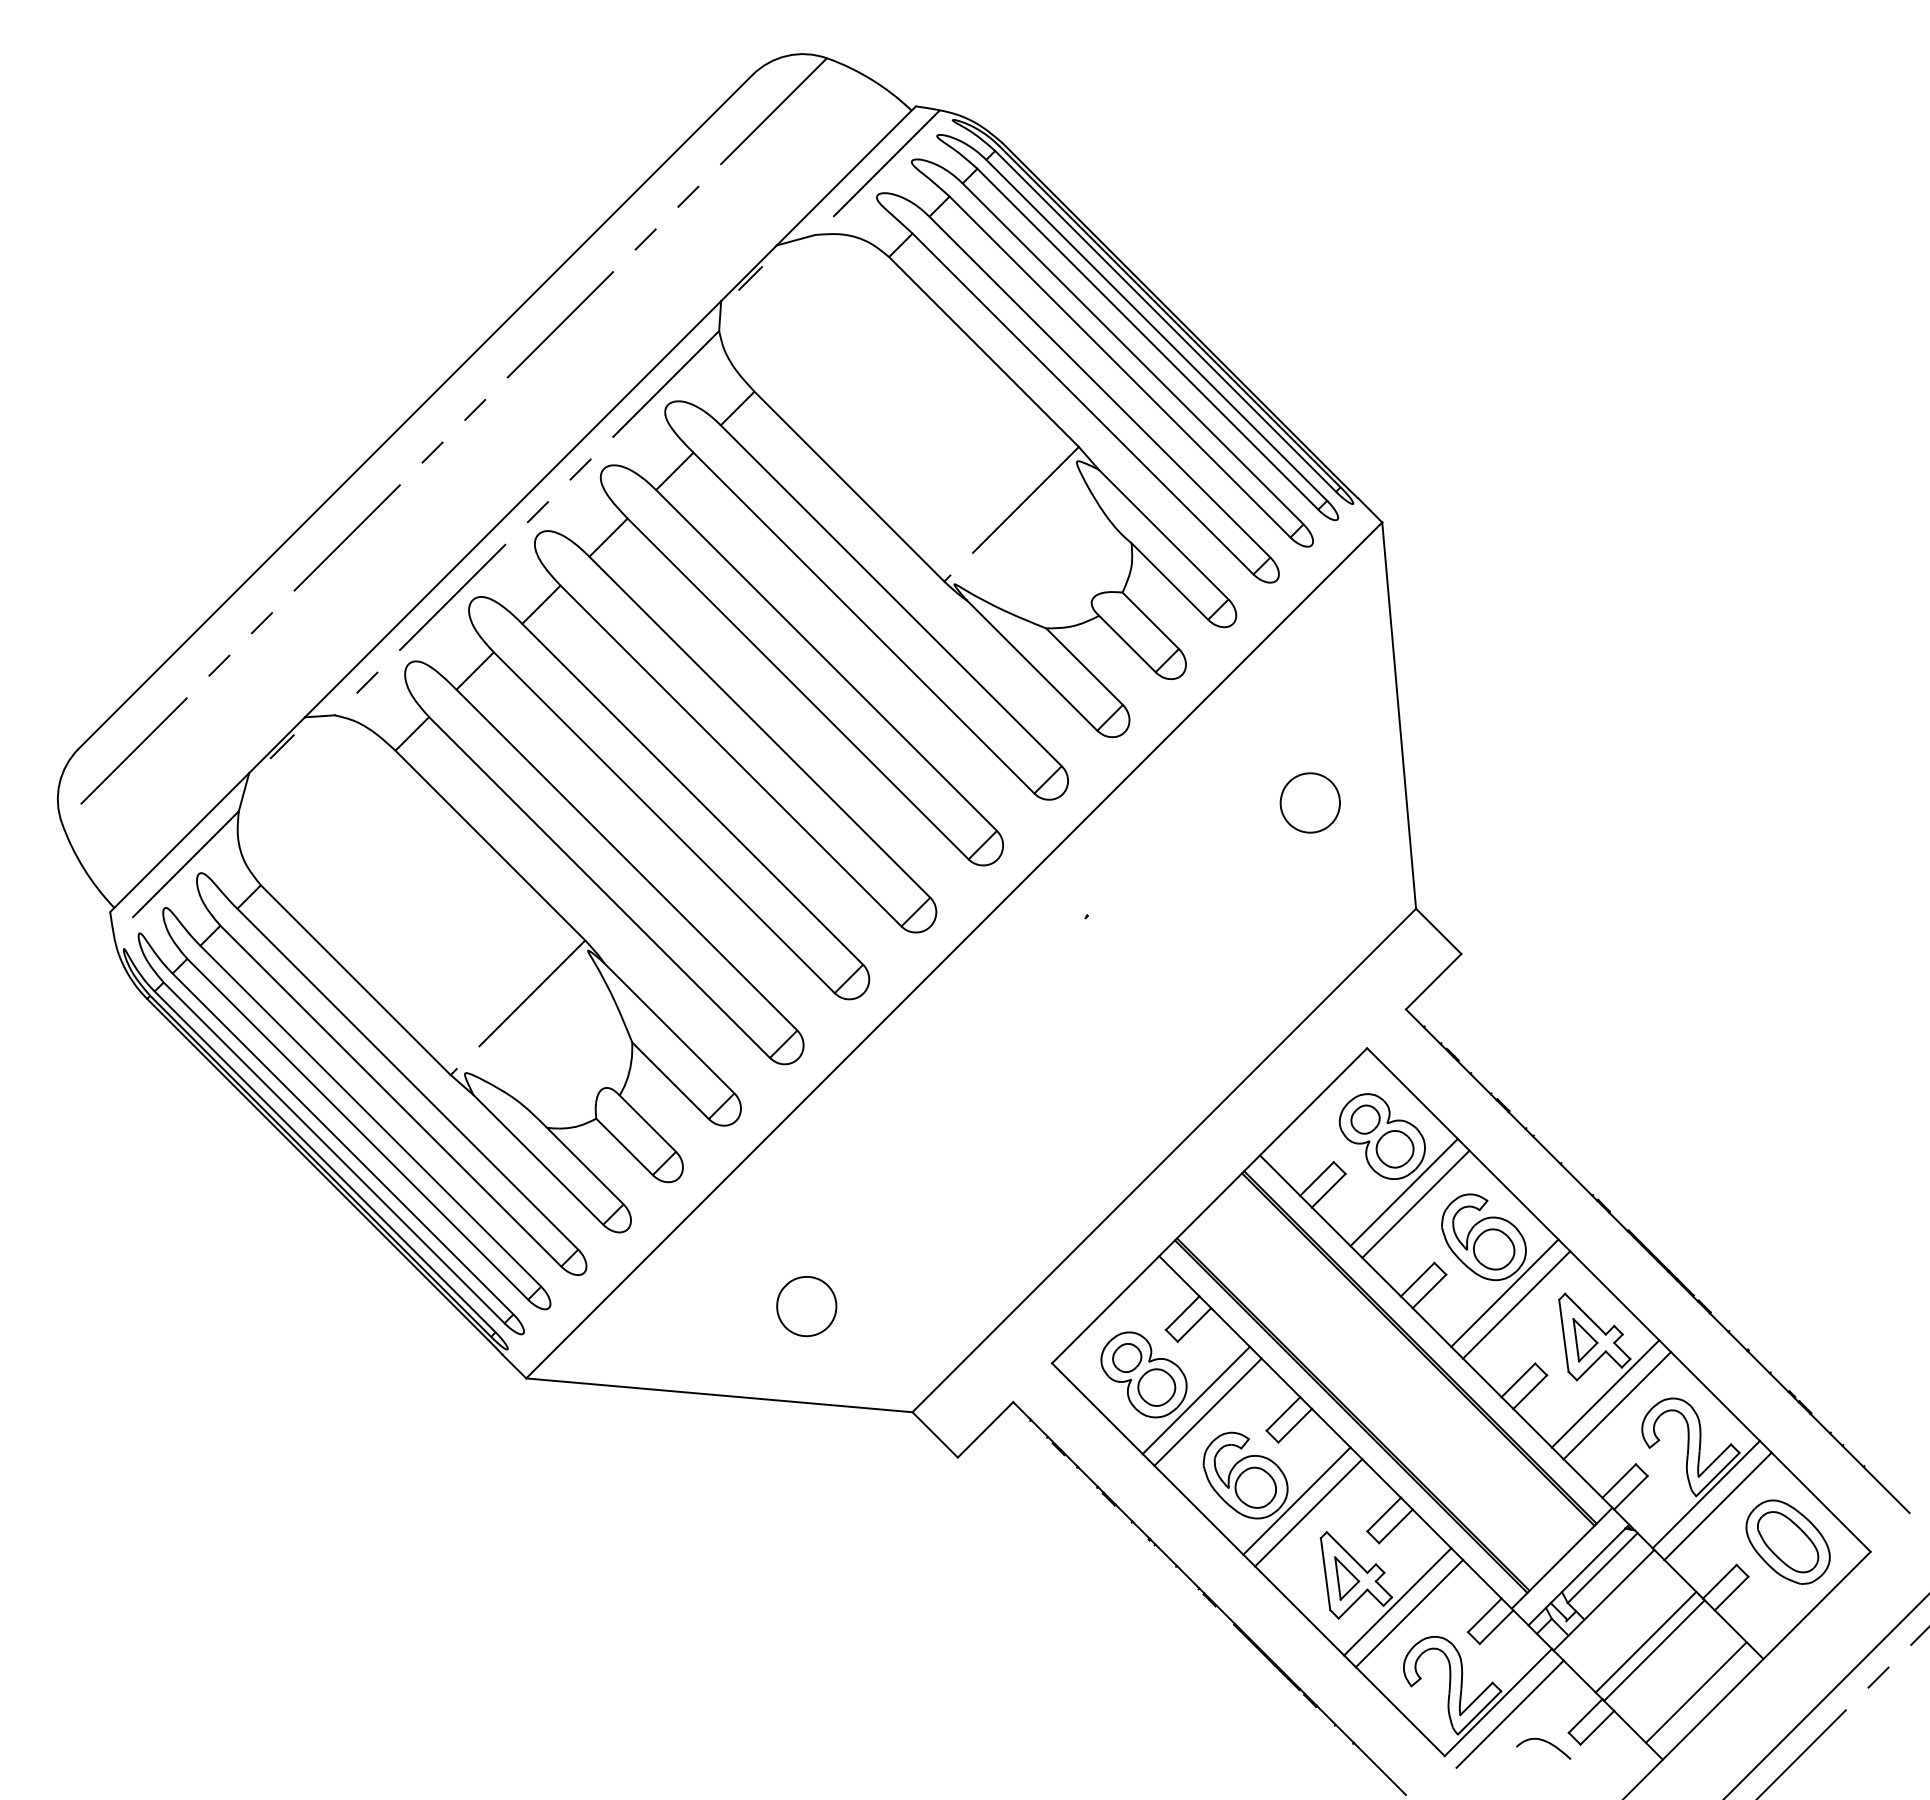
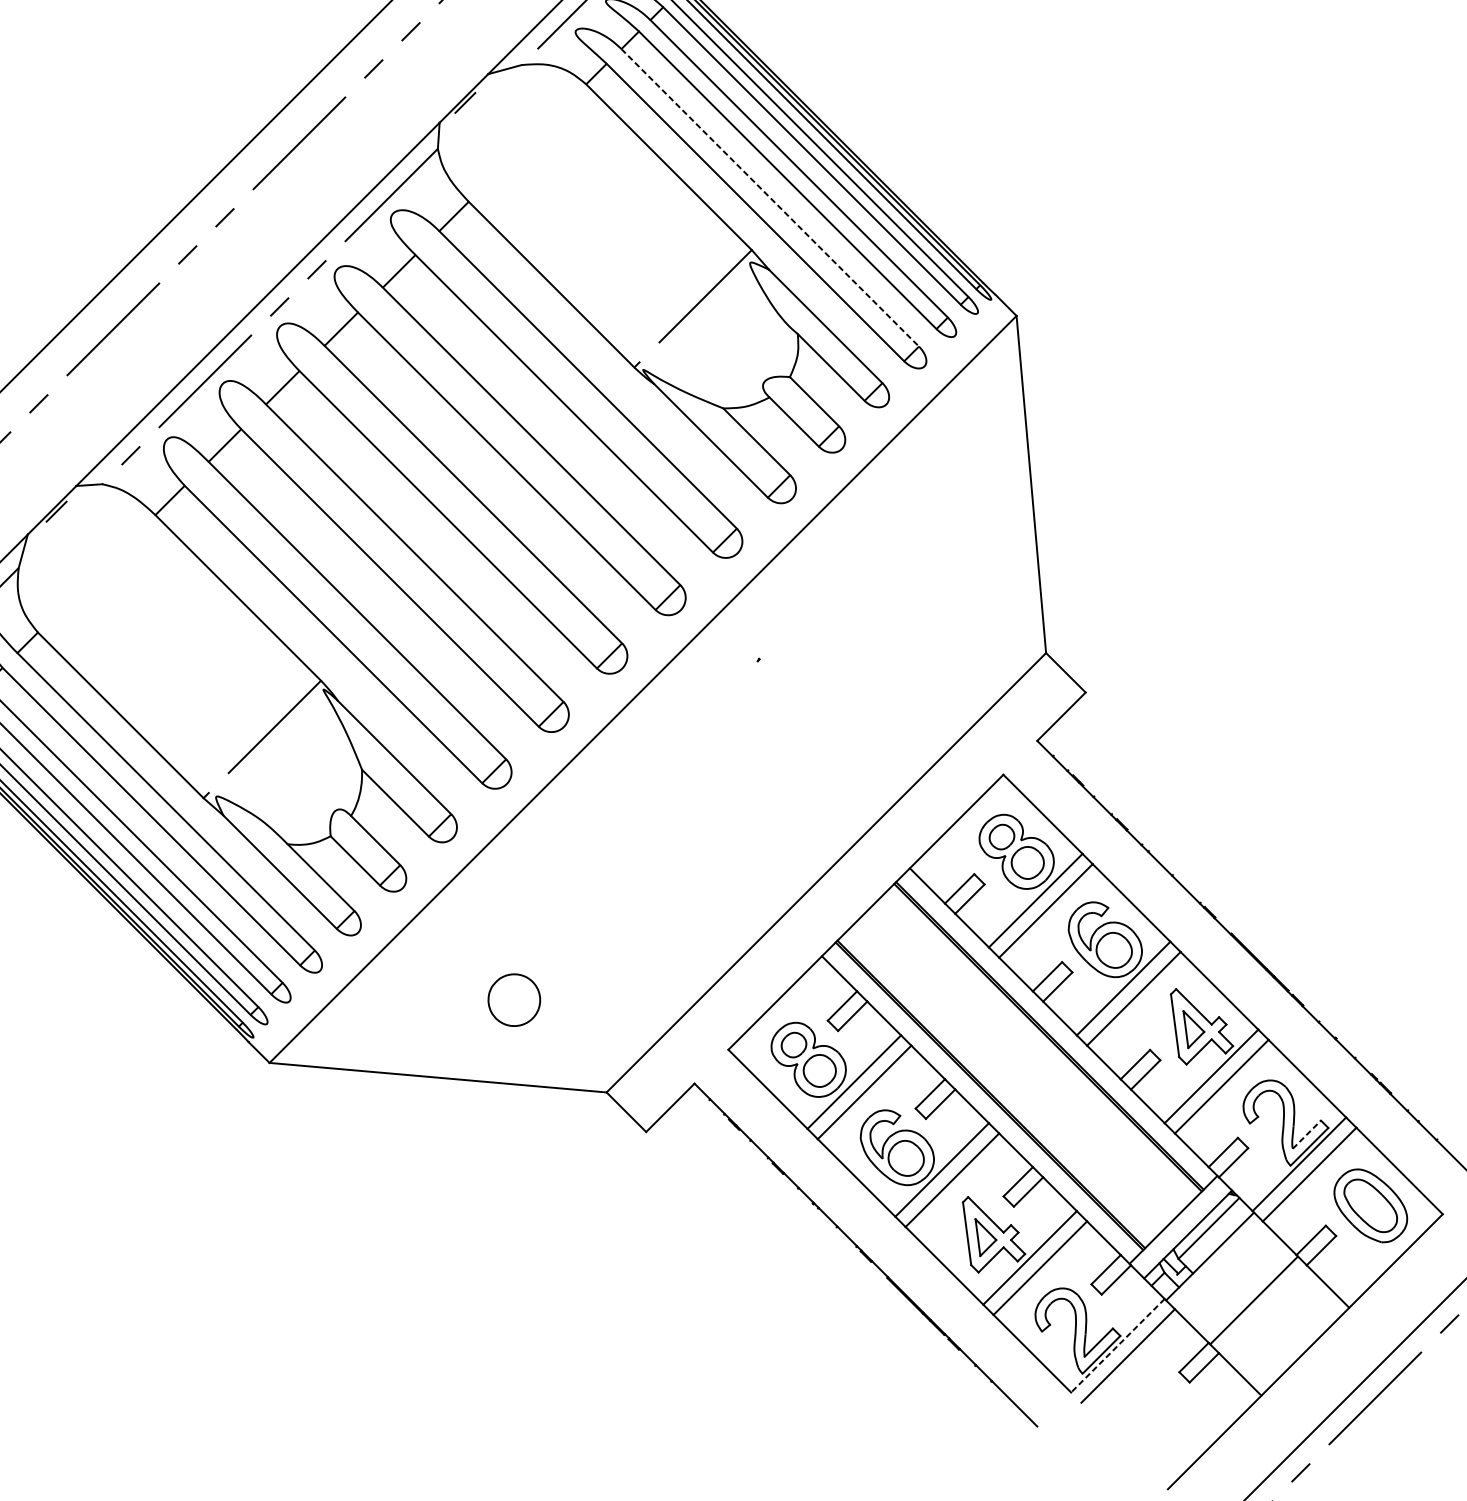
line: (1100, 387) -> (770, 198), solid -> dashed
part: (1309, 802) -> (953, 560), removed
line: (1714, 1460) -> (1306, 1134), solid -> dashed
line: (1645, 1641) -> (1246, 1292), removed
line: (1695, 1692) -> (1289, 1337), removed
line: (1498, 1702) -> (1118, 1345), solid -> dashed
curve: (1545, 1742) -> (1159, 1380), removed

